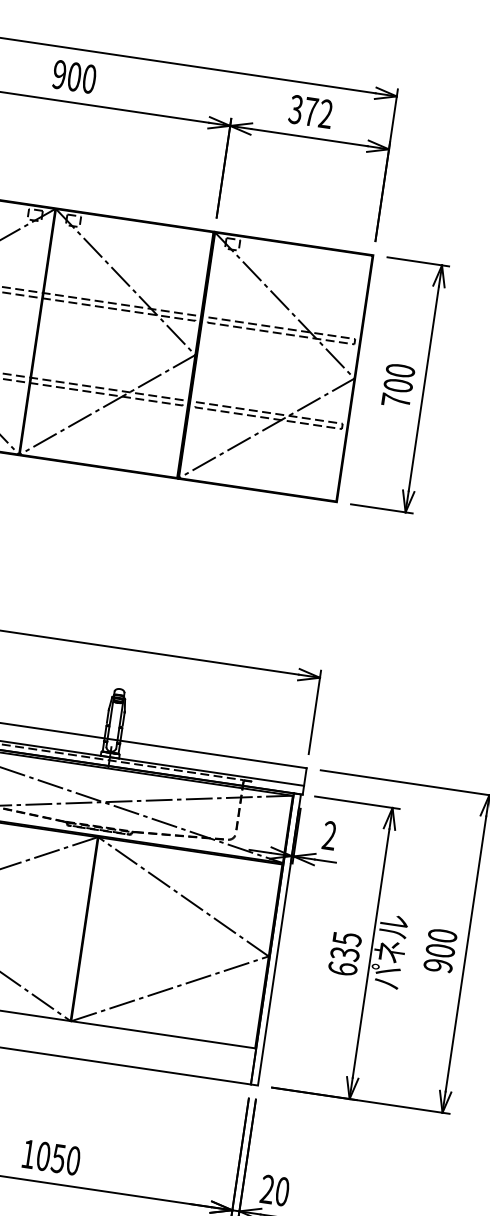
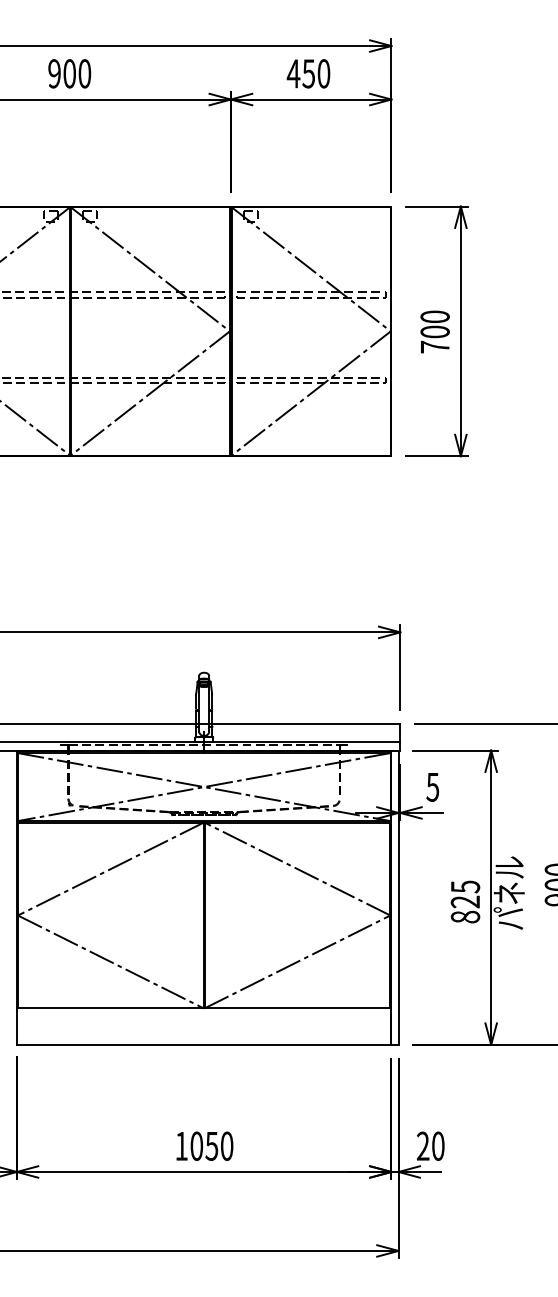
text: (310, 111) -> (308, 73), 372 -> 450
text: (329, 834) -> (432, 786), 2 -> 5
text: (343, 961) -> (465, 909), 635 -> 825

